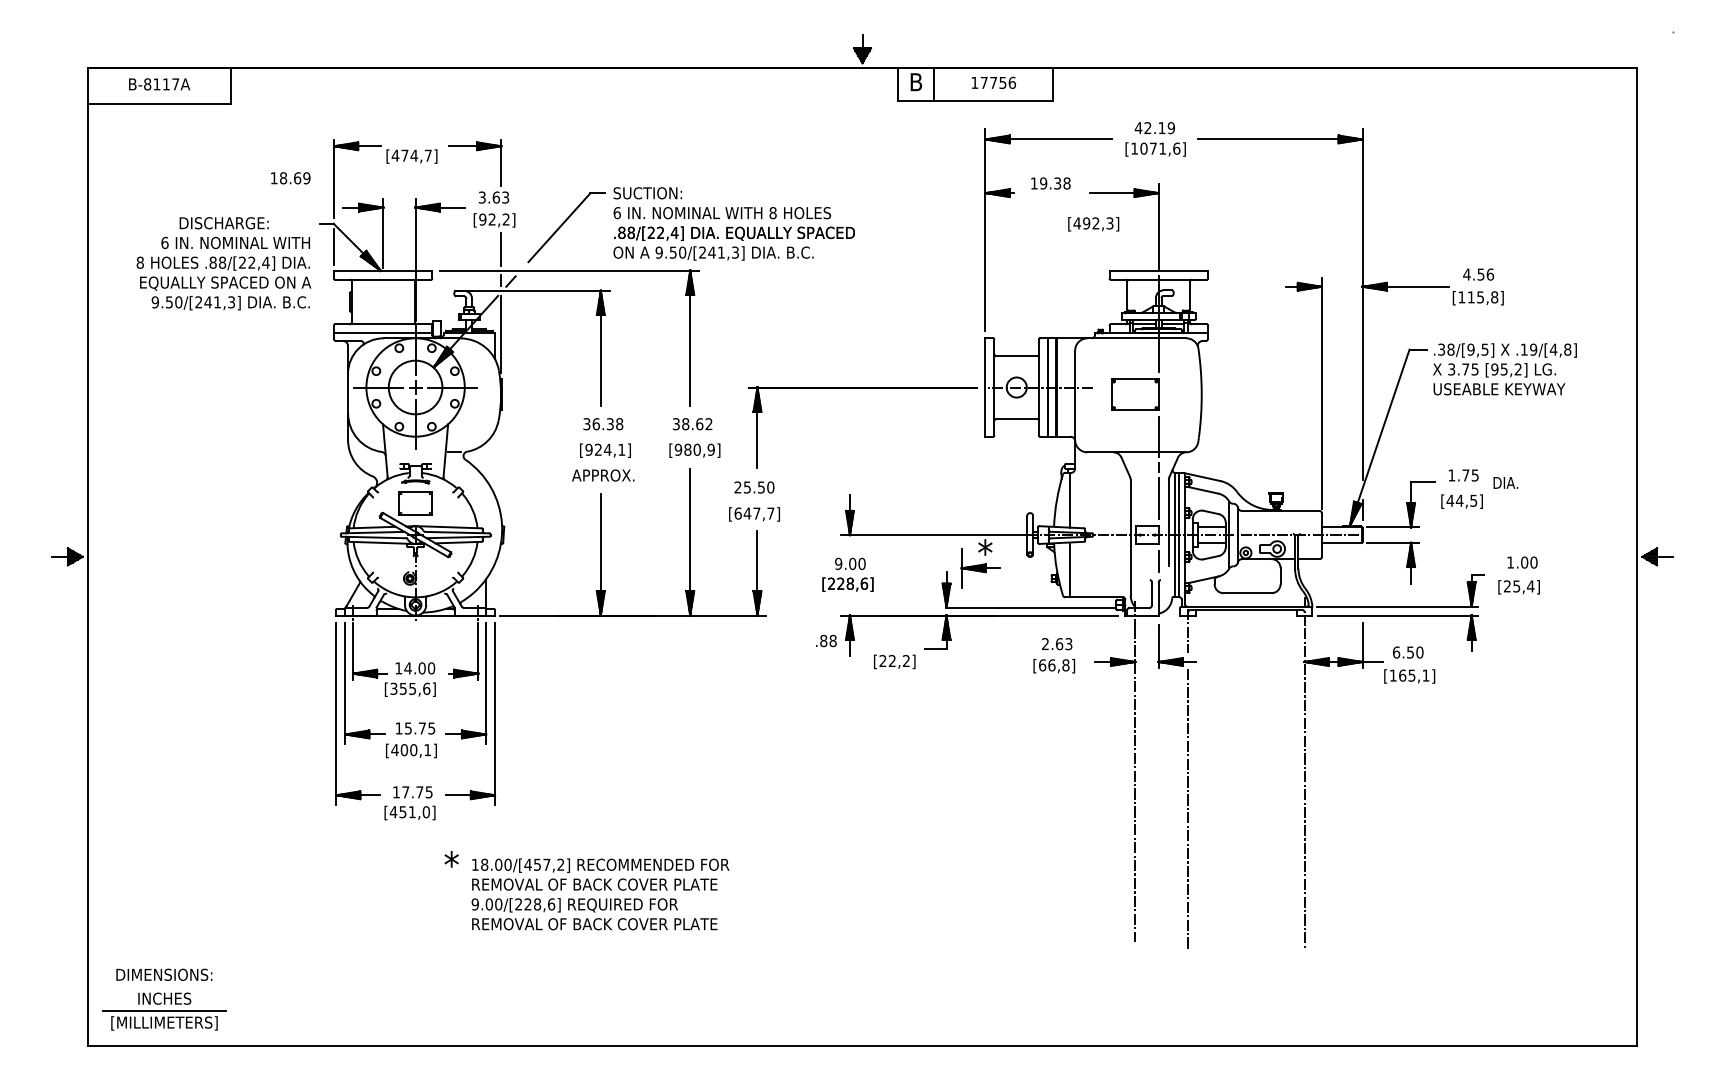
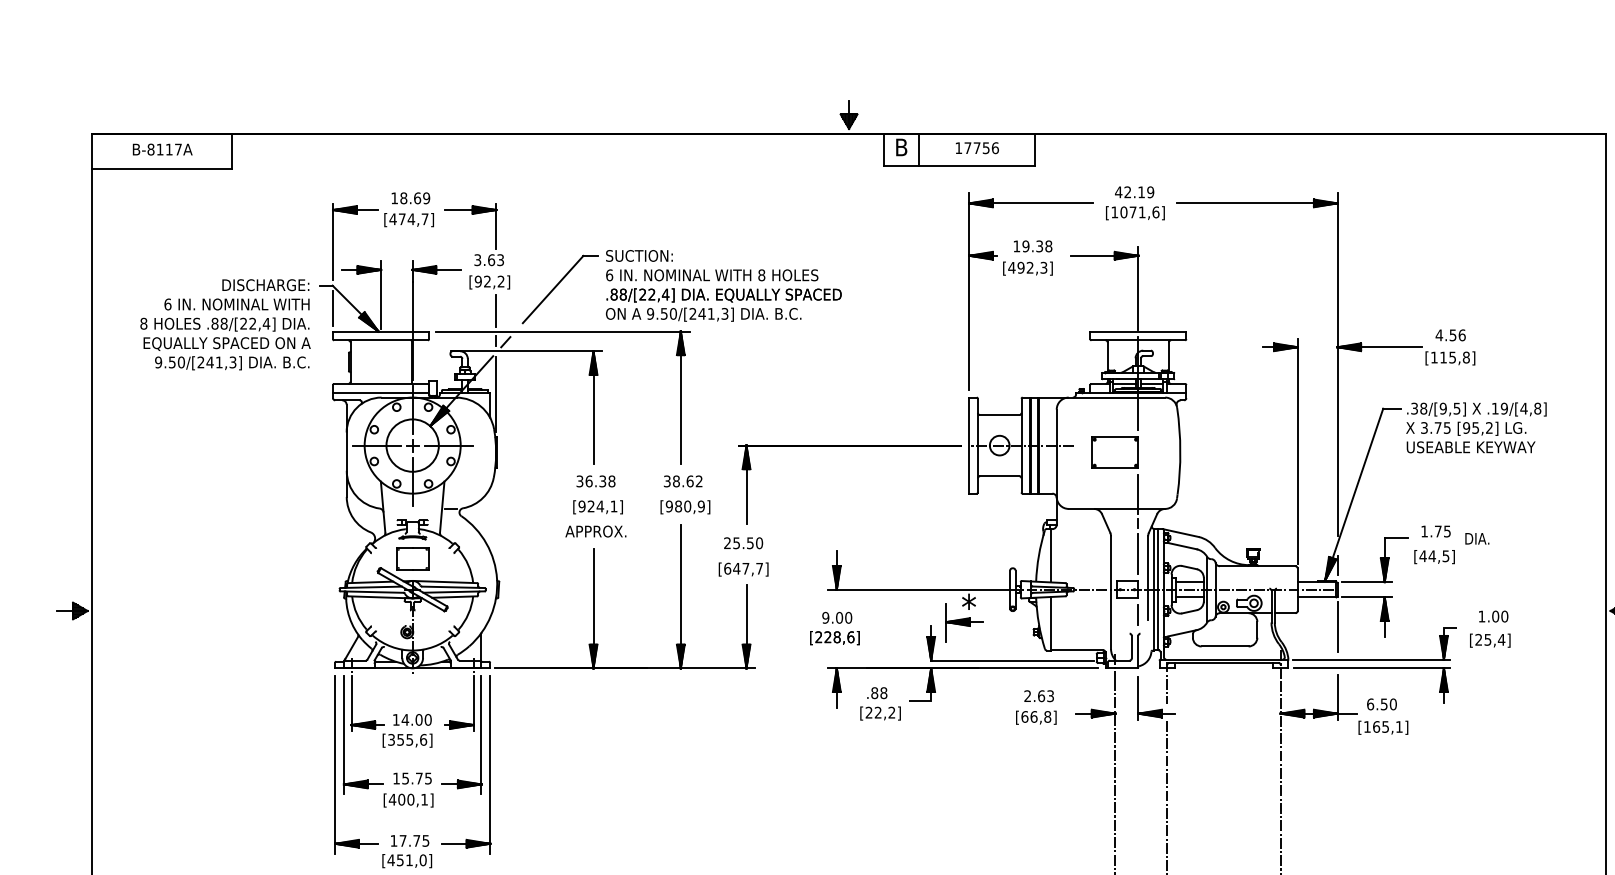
text: (290, 178) -> (410, 198), moved
text: (223, 223) -> (265, 285), moved
text: (1093, 224) -> (1027, 268), moved
line: (1362, 573) -> (1337, 627), added
text: (826, 640) -> (877, 692), moved

